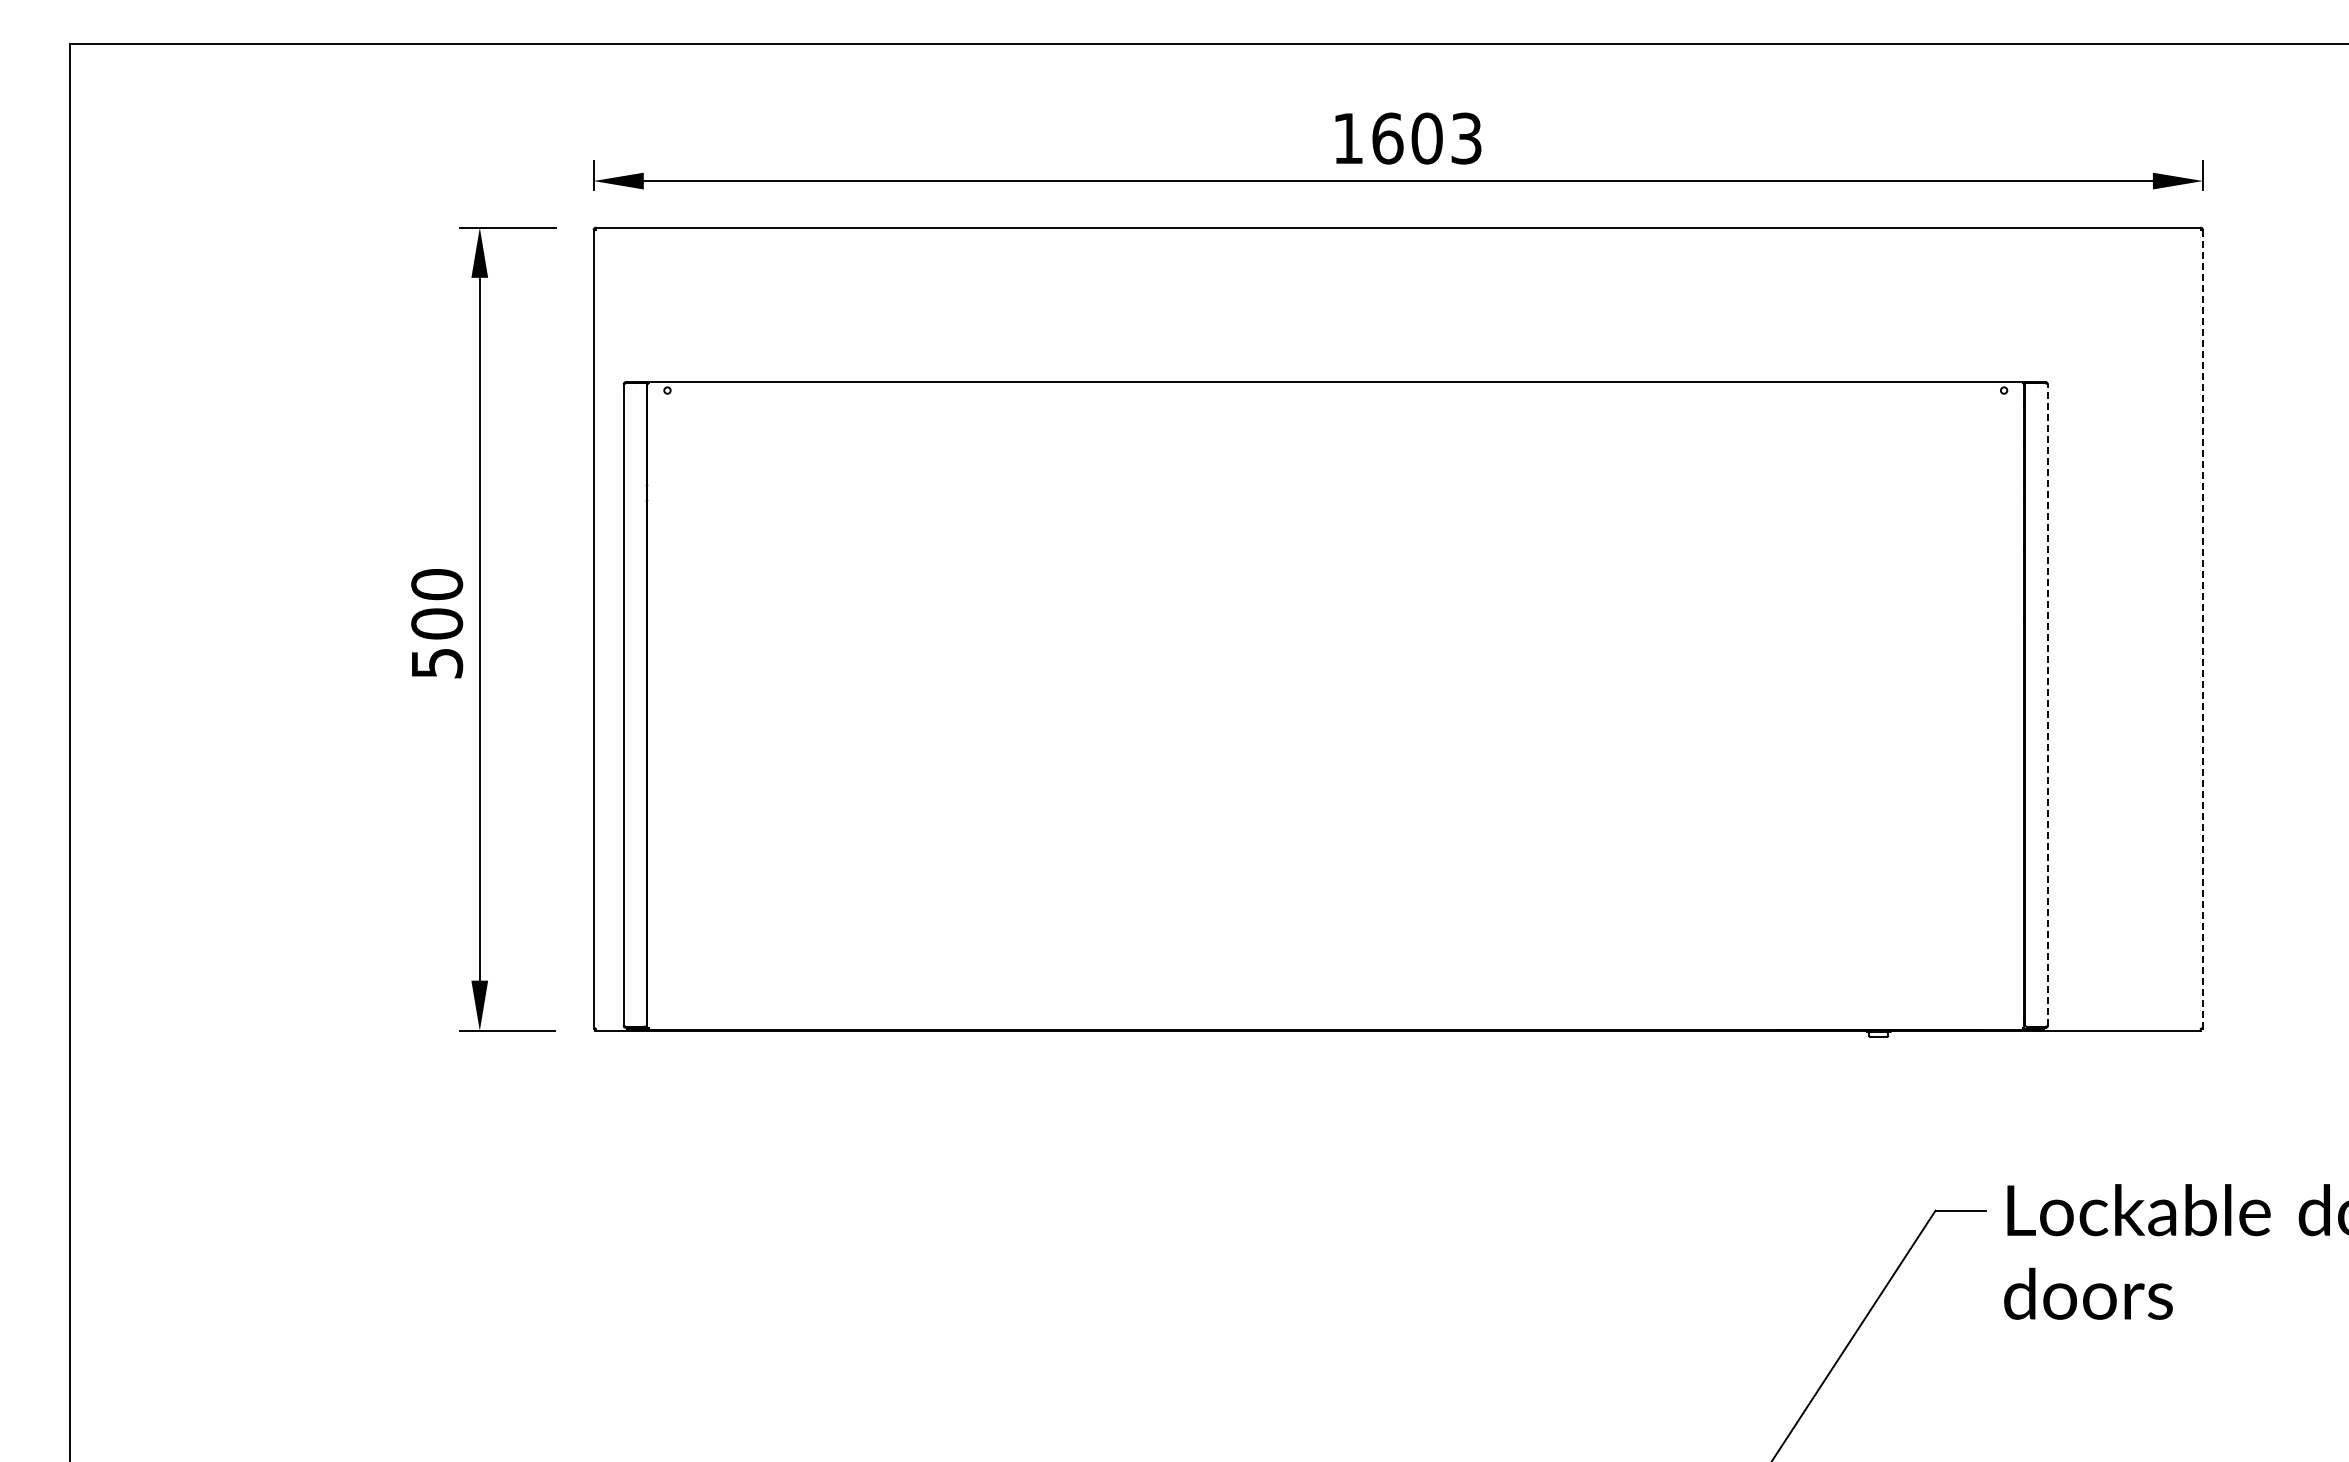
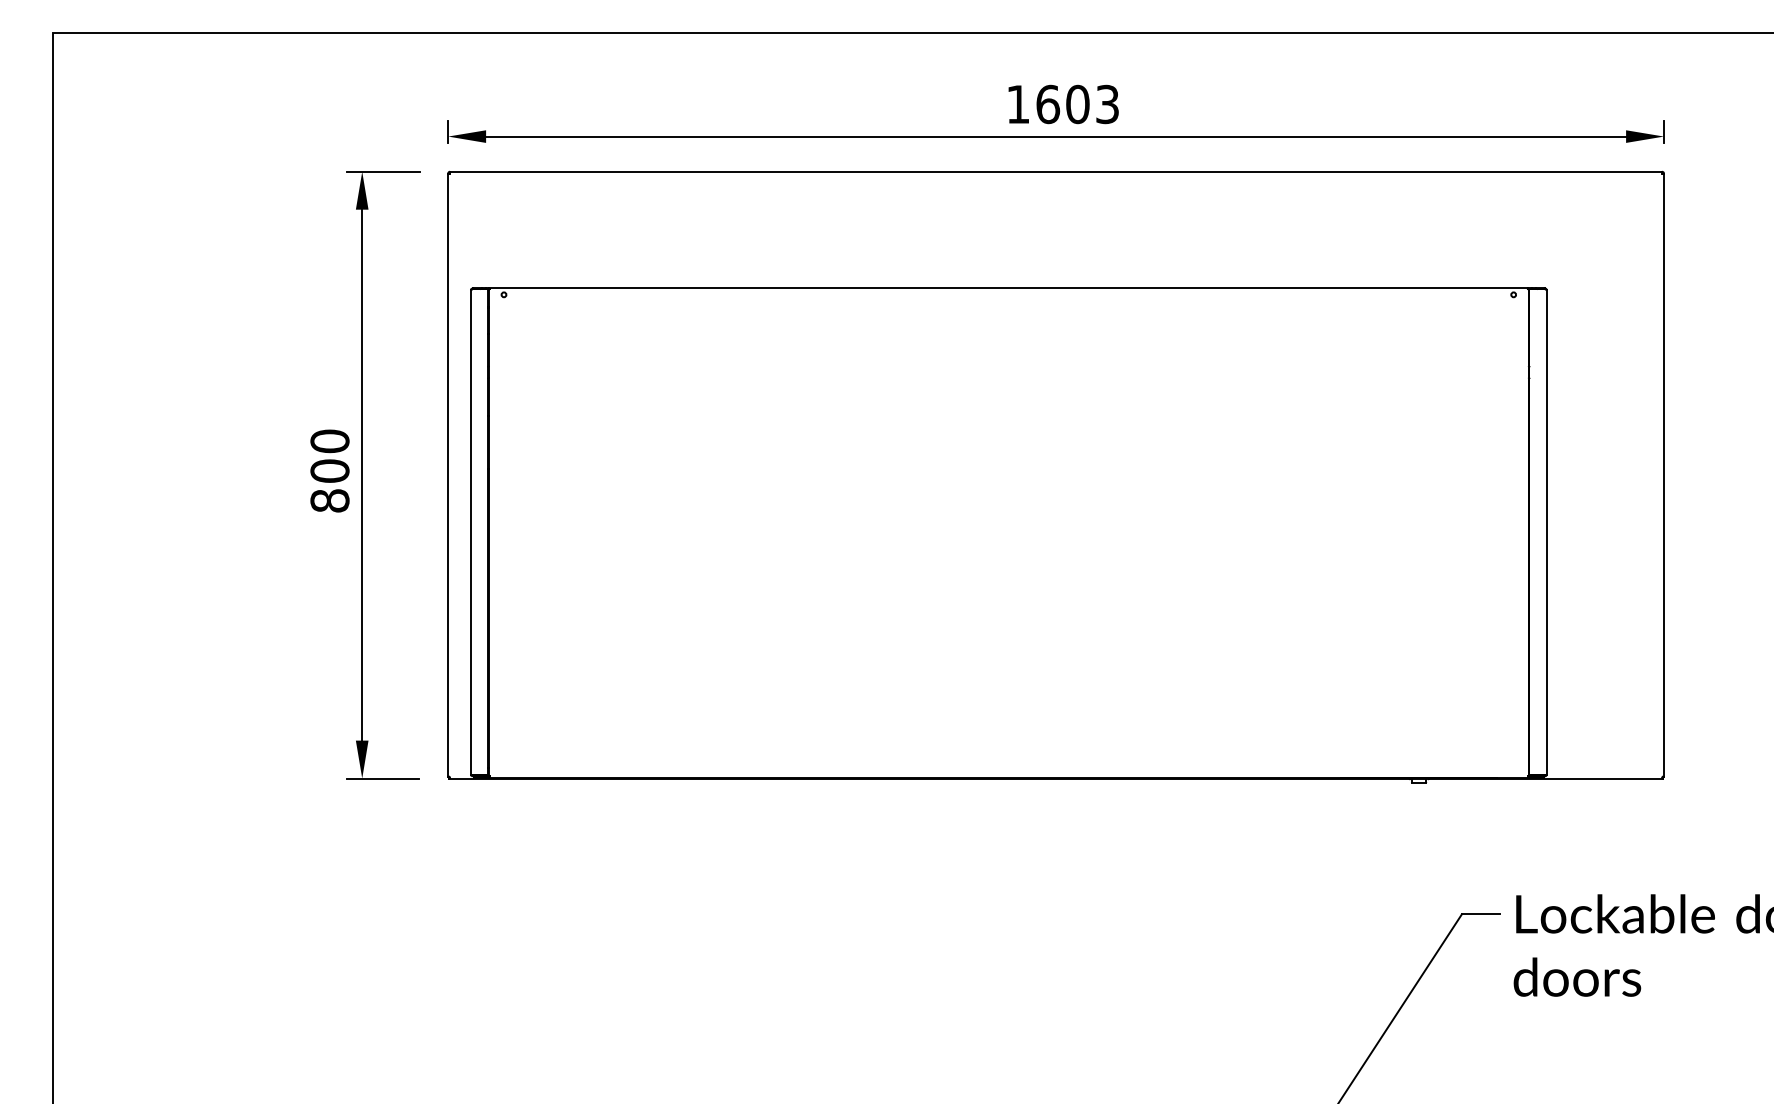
line: (2203, 630) -> (1664, 476), dashed -> solid
text: (437, 662) -> (330, 500), 500 -> 800
line: (2047, 705) -> (1546, 532), dashed -> solid

